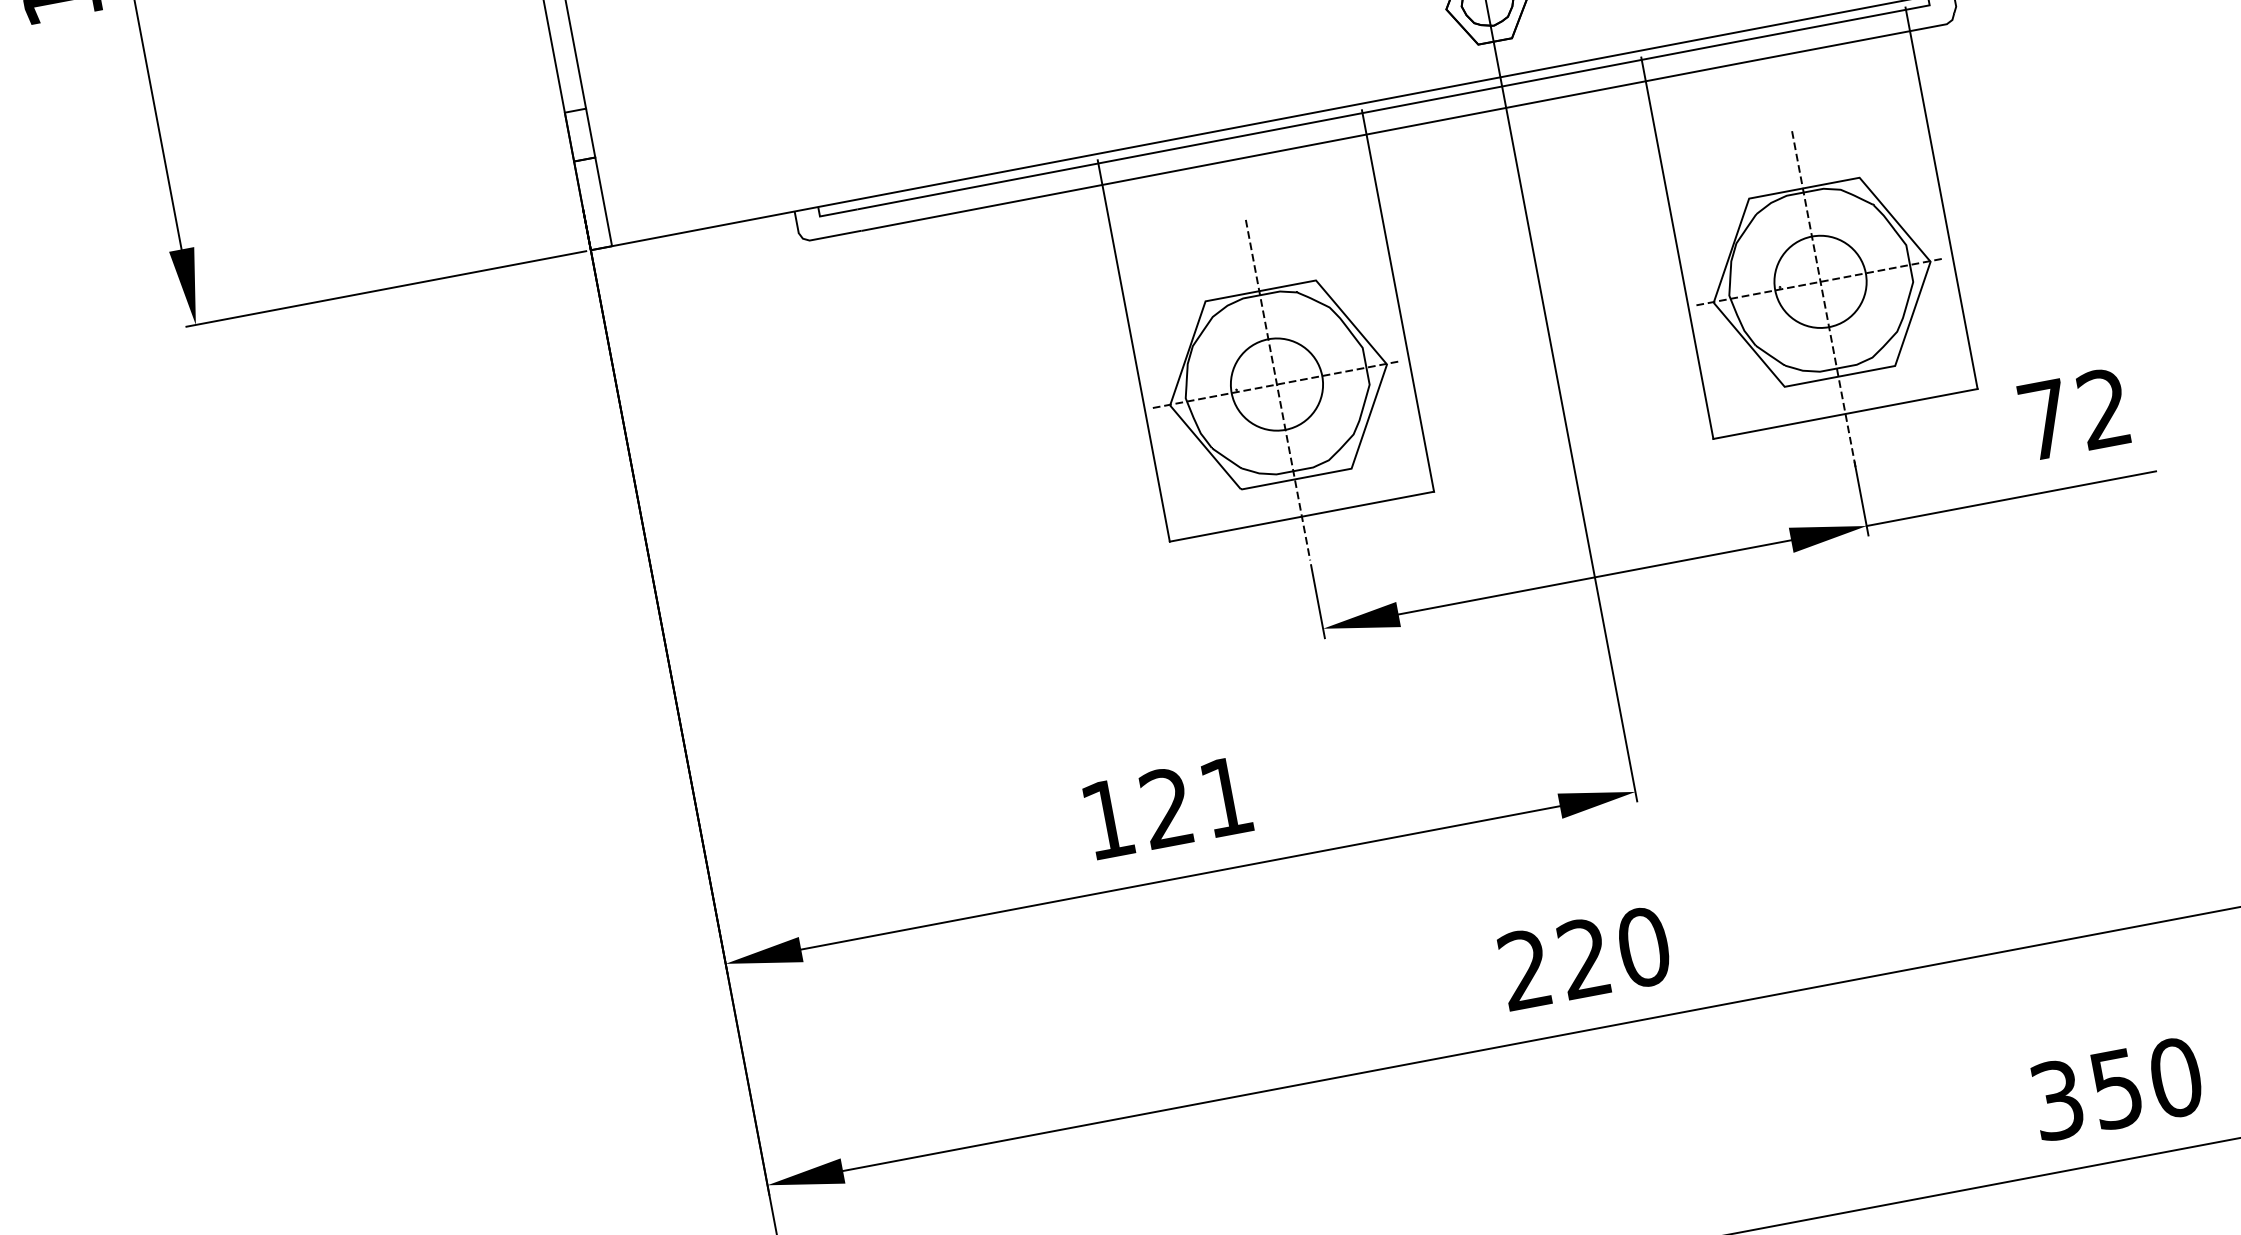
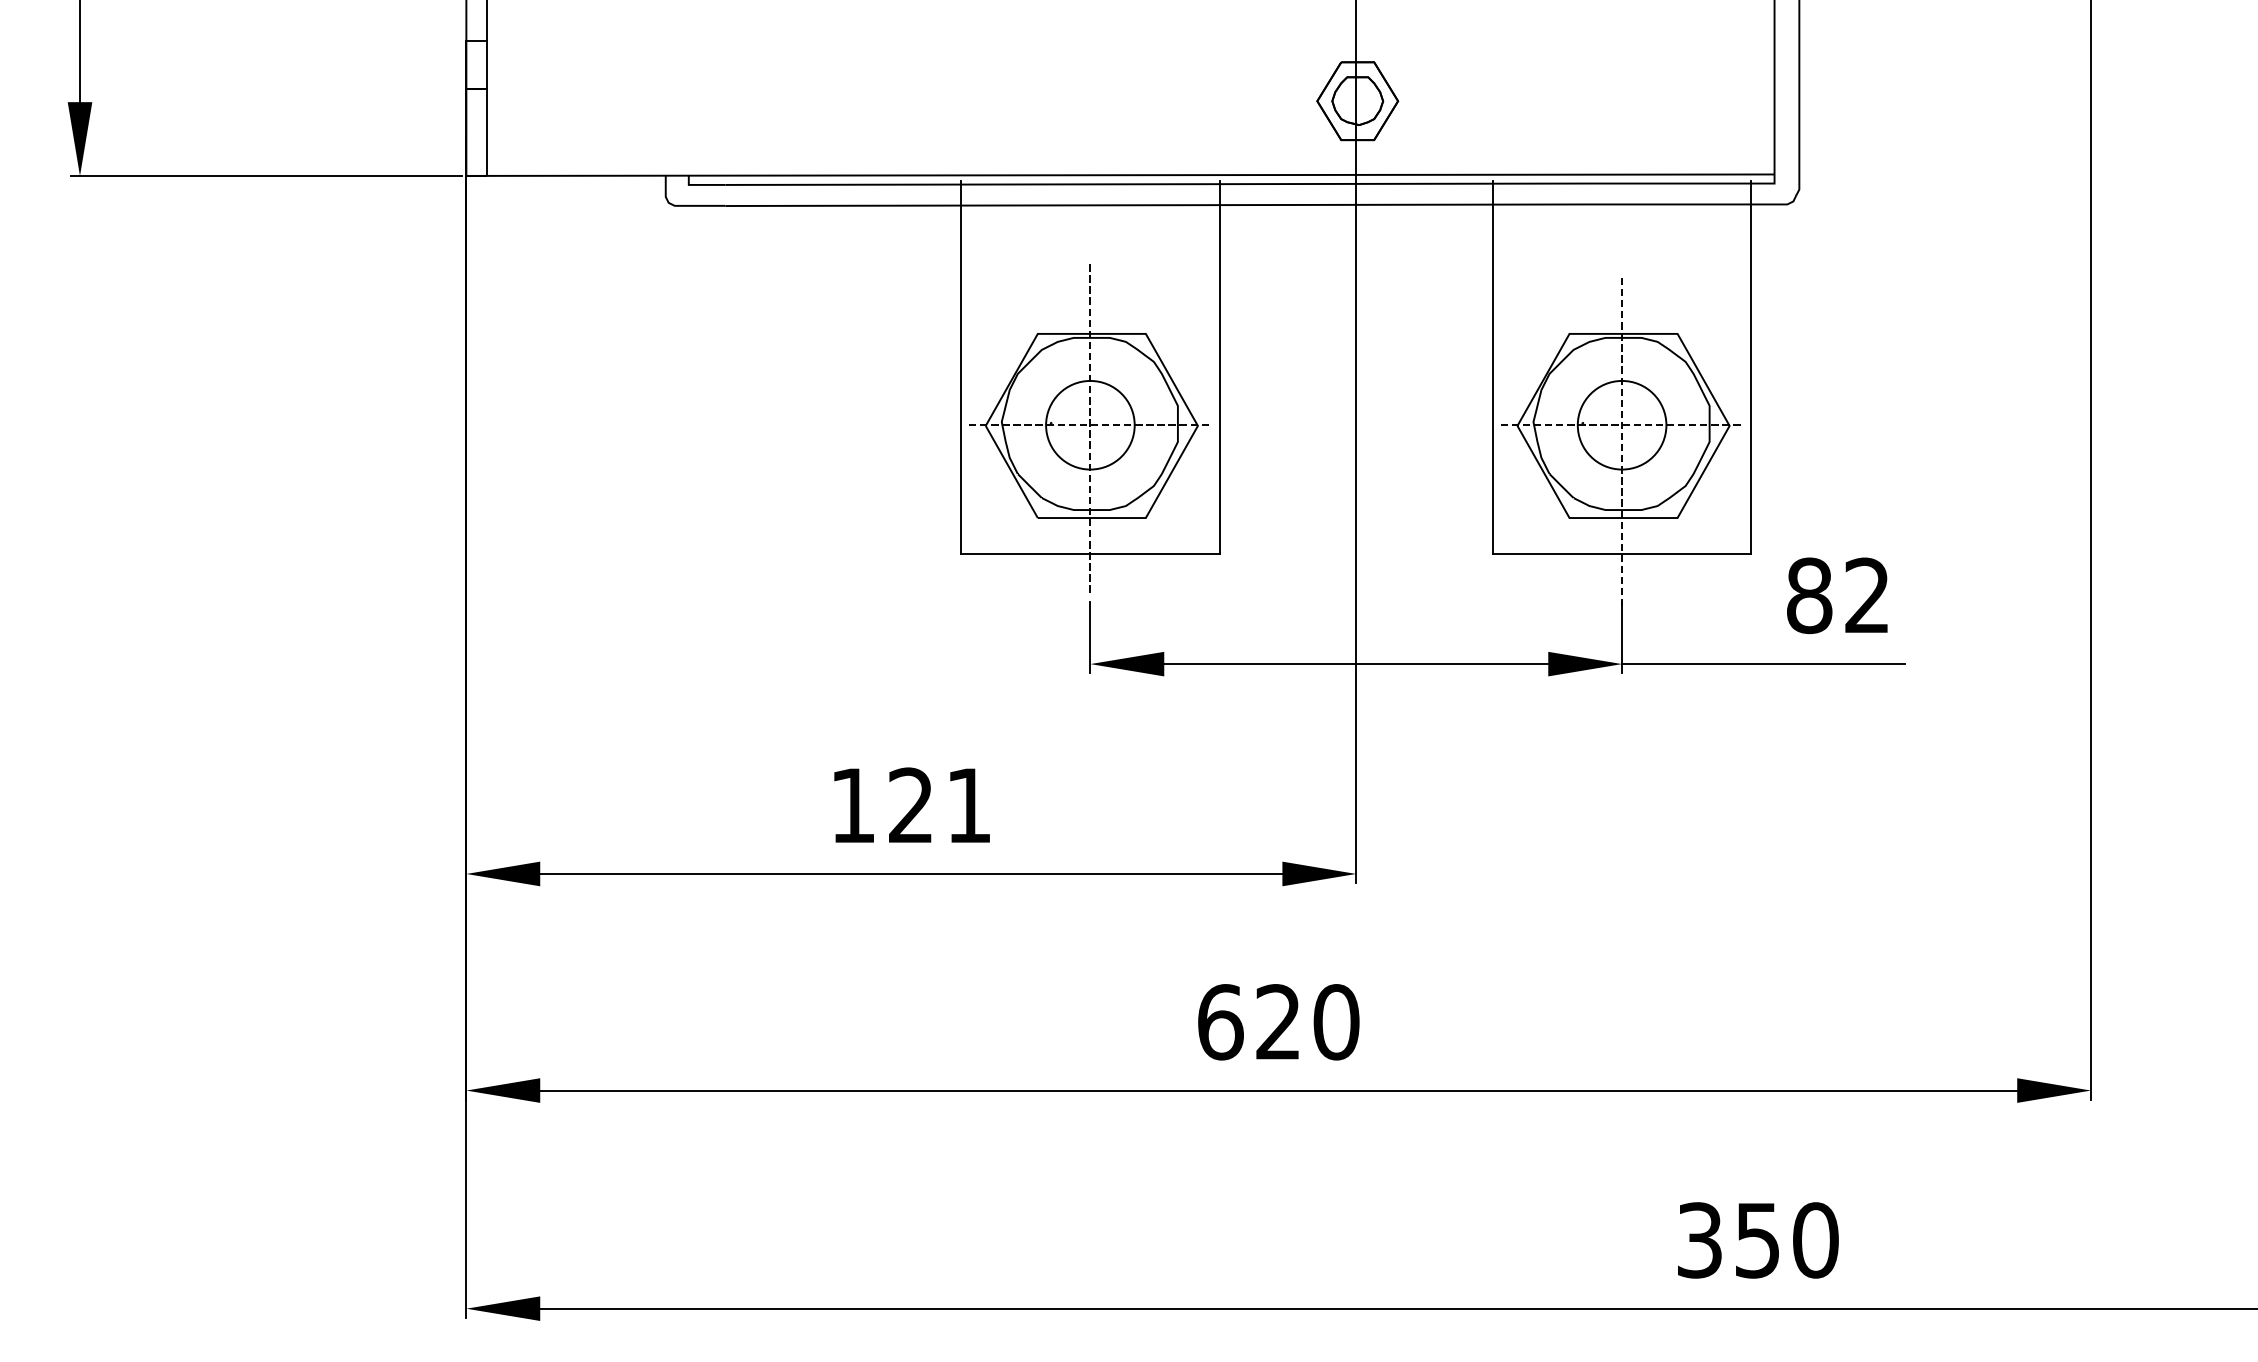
text: (2045, 419) -> (1809, 595), 72 -> 82
text: (1525, 970) -> (1220, 1022), 220 -> 620

